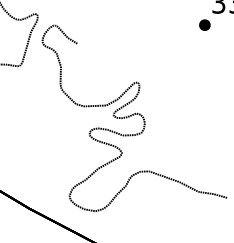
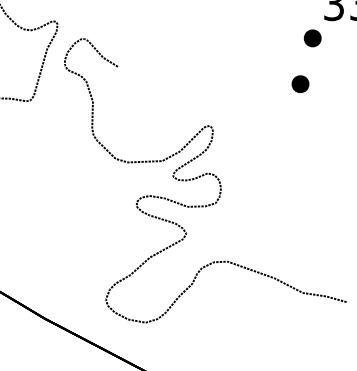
part: (196, 54) -> (299, 83), added

